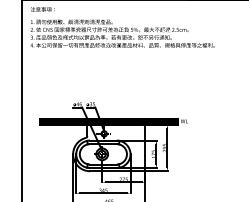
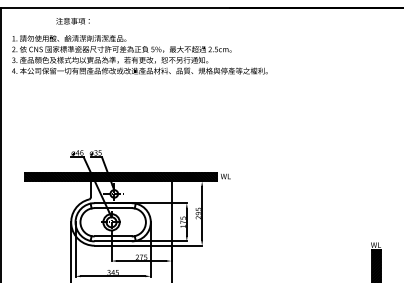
text: (42, 9) -> (72, 21), moved

